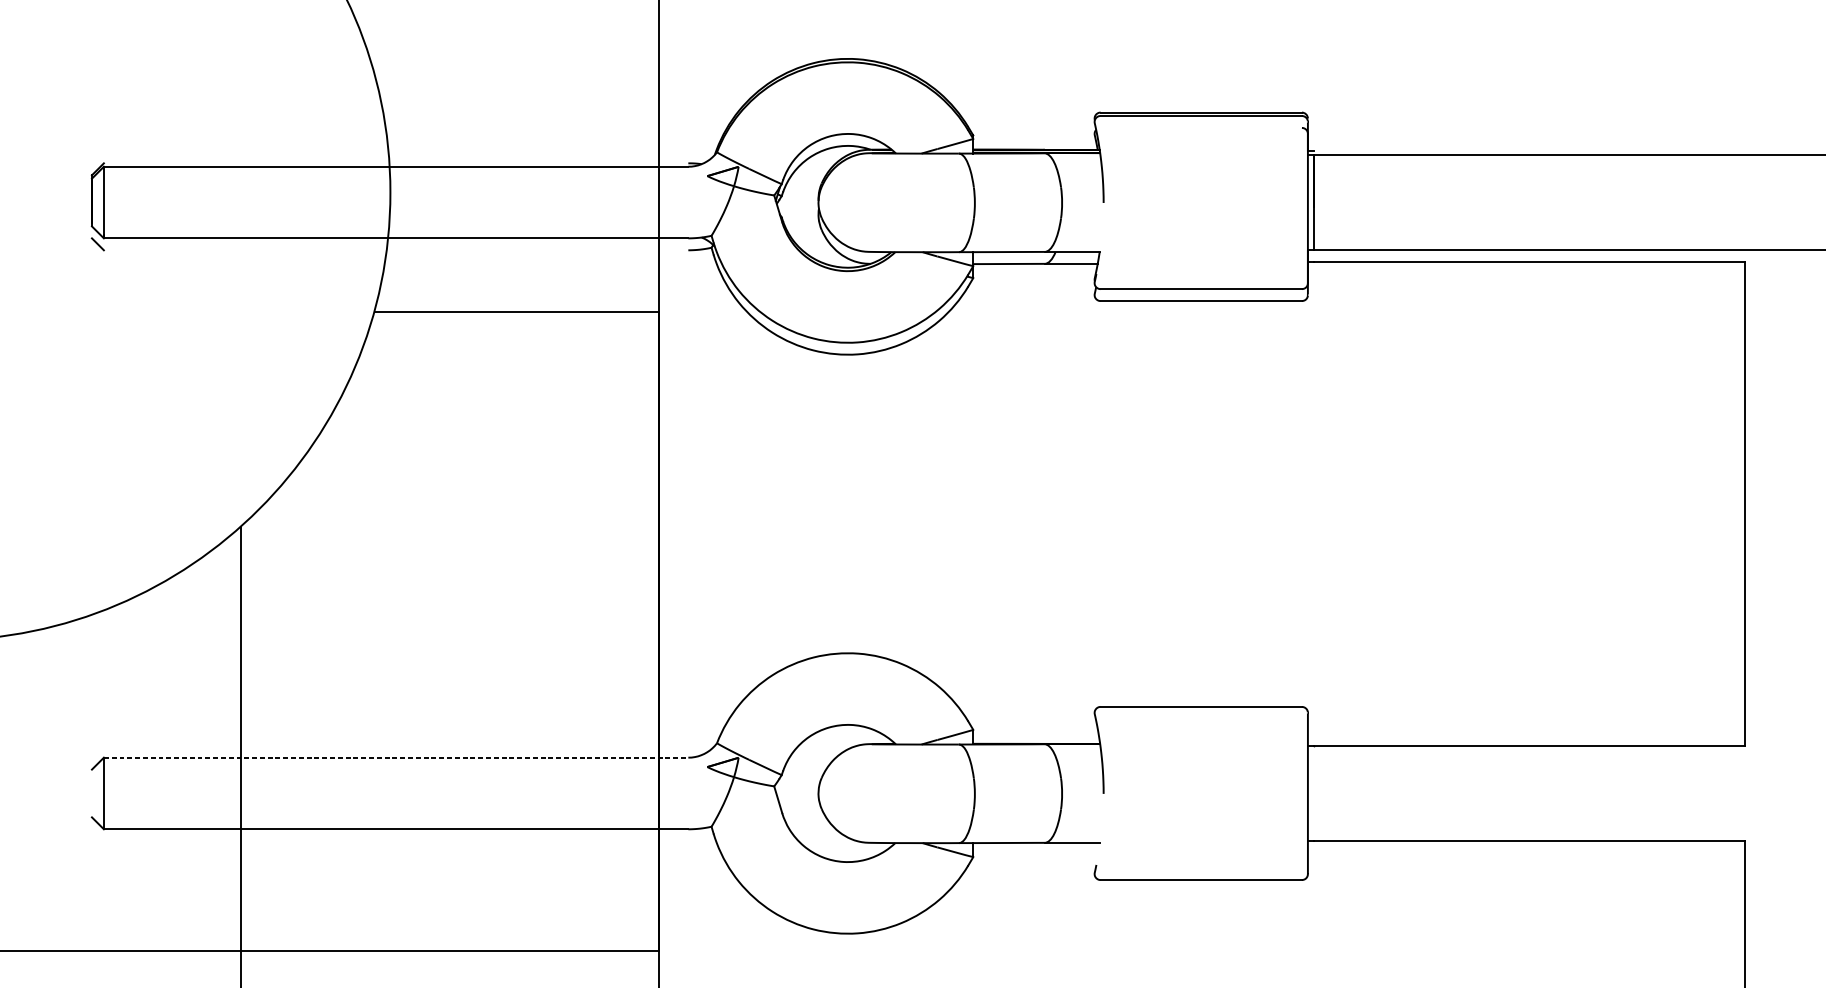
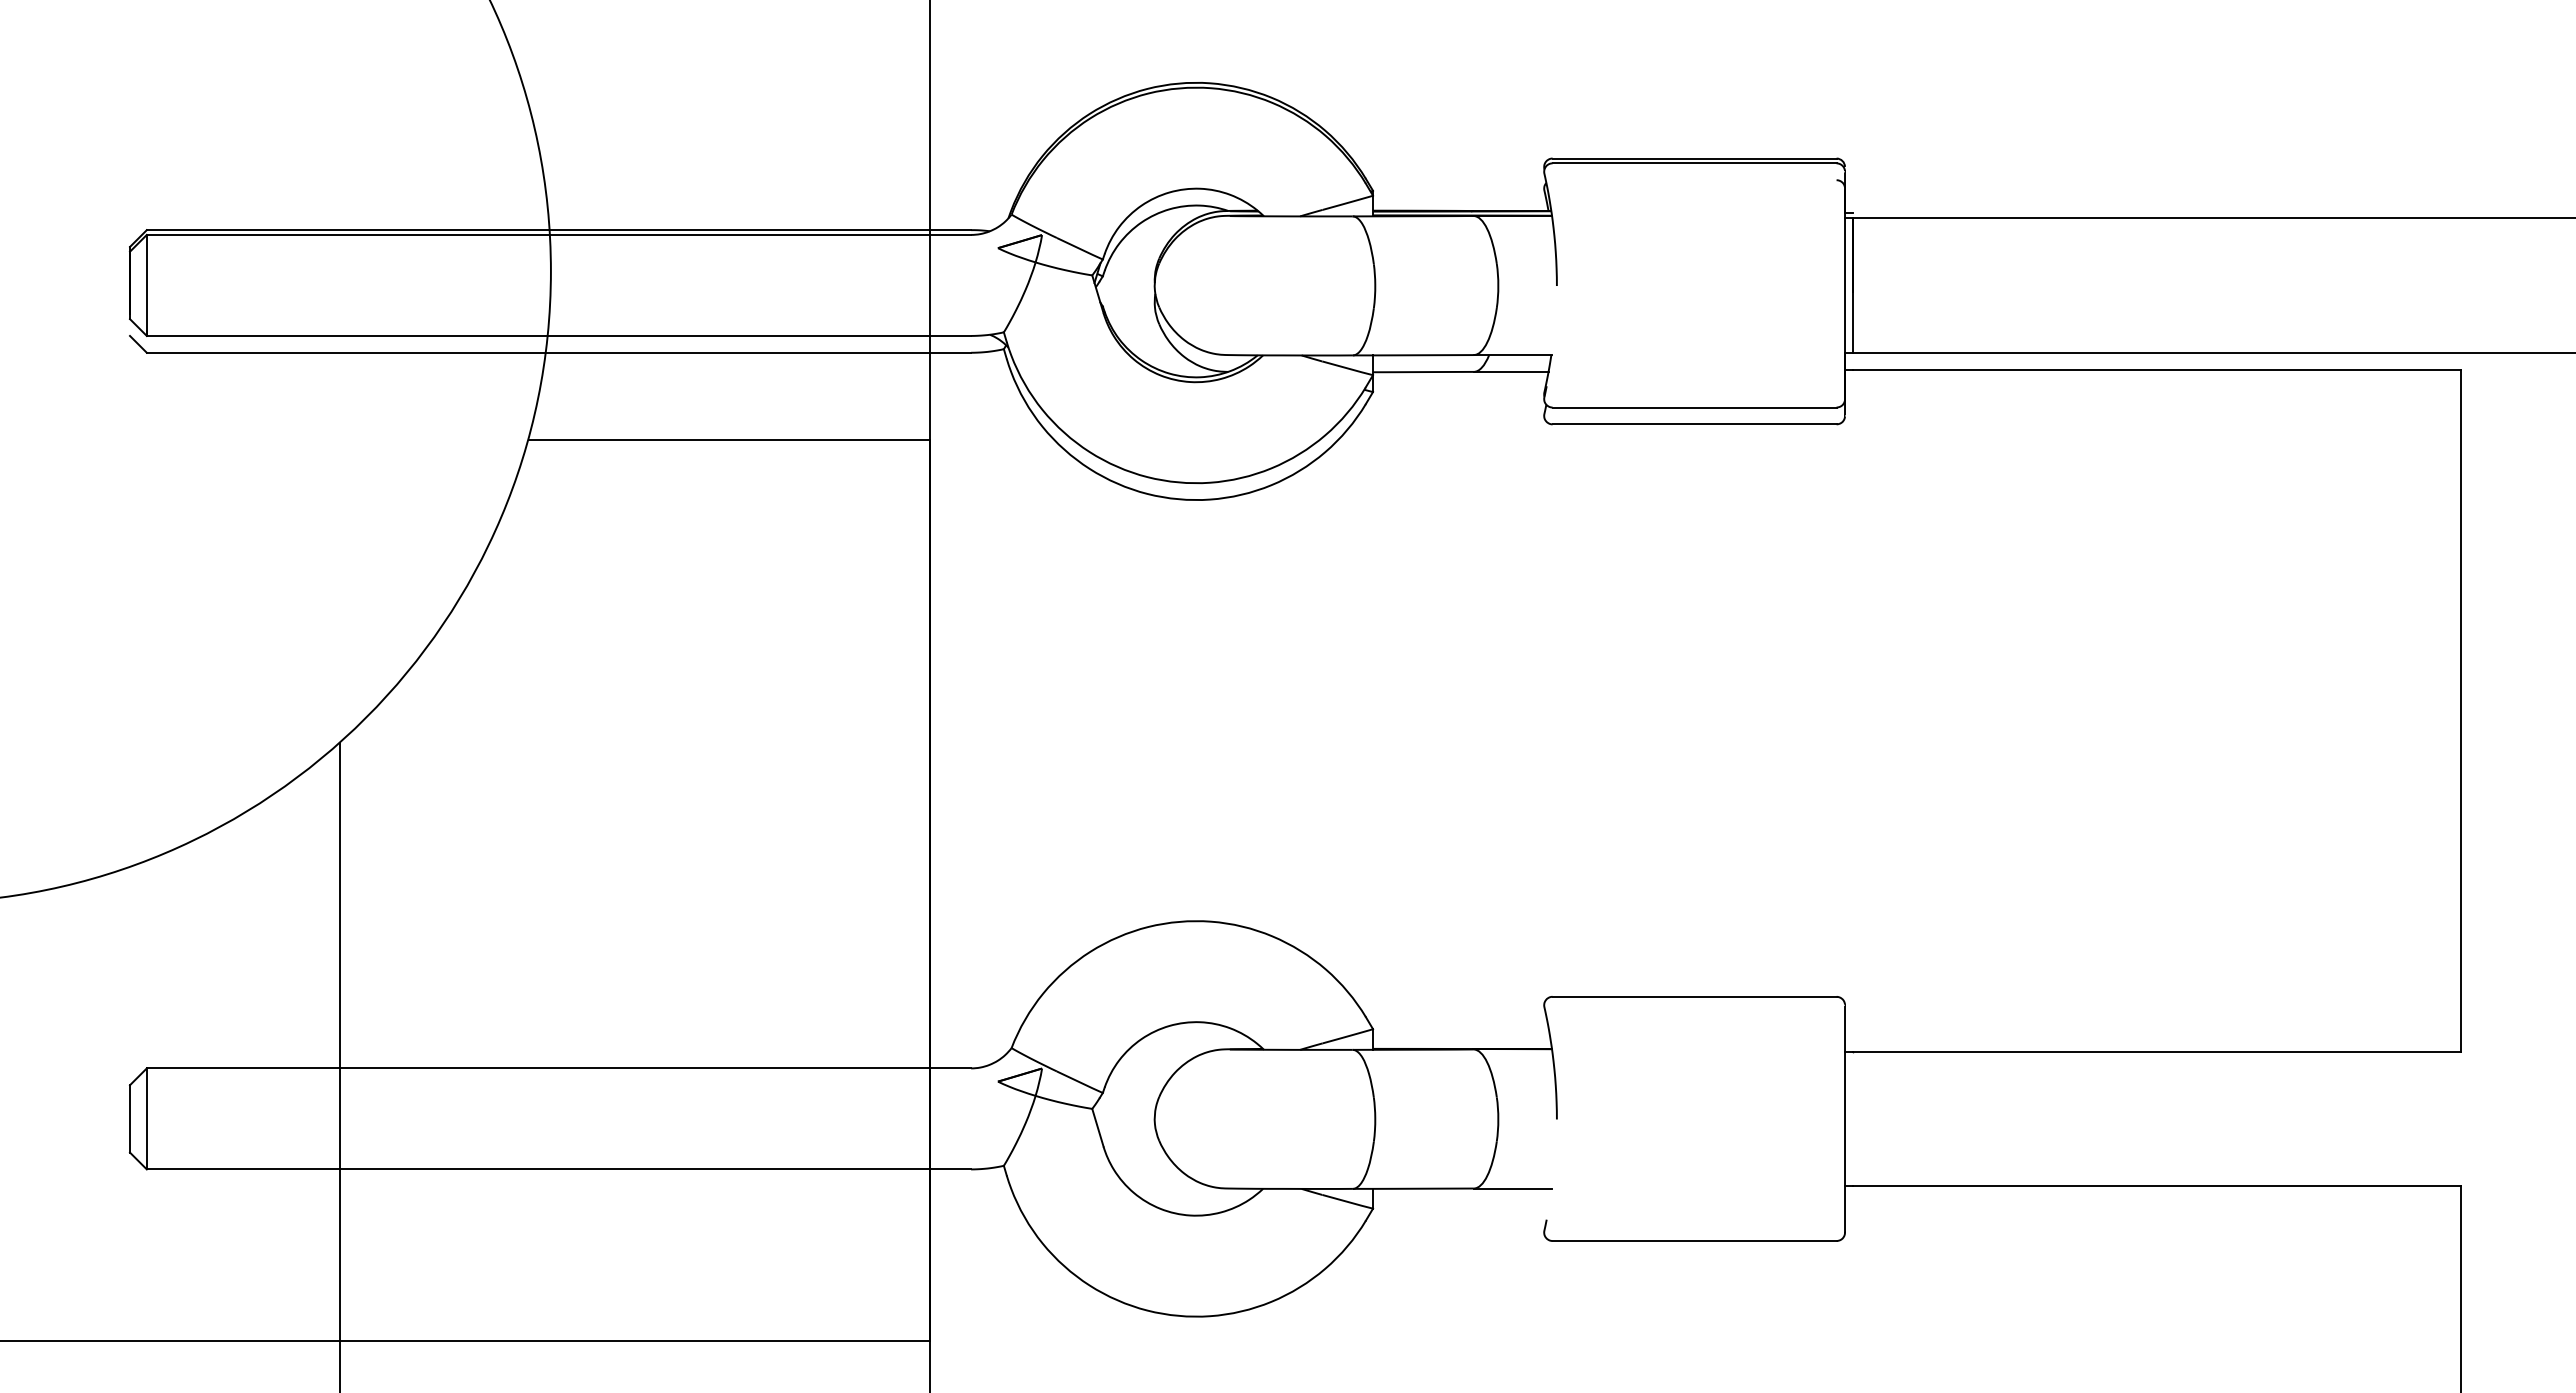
line: (395, 163) -> (558, 230), added
line: (395, 250) -> (558, 352), added
line: (396, 757) -> (559, 1068), dashed -> solid
line: (92, 793) -> (130, 1118), added

